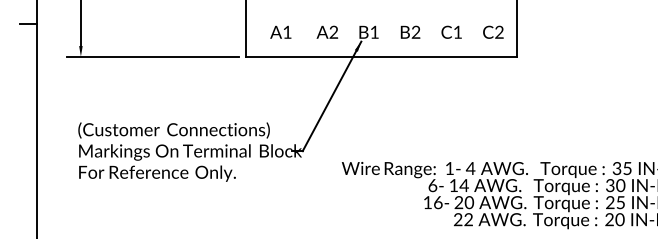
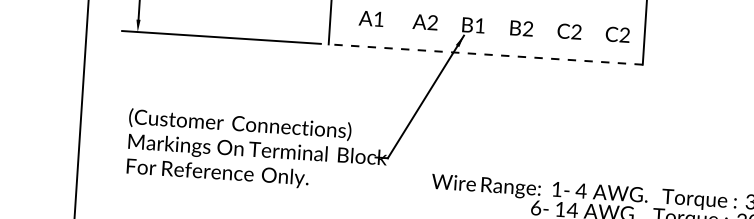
text: (457, 31) -> (576, 31), C1 -> C2
line: (380, 56) -> (485, 54), solid -> dashed

